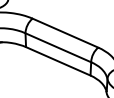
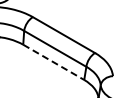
line: (59, 61) -> (54, 62), solid -> dashed

